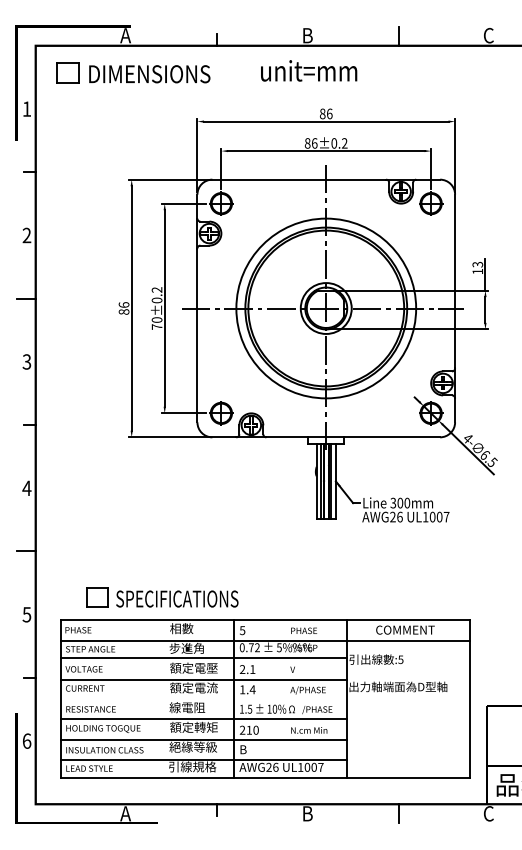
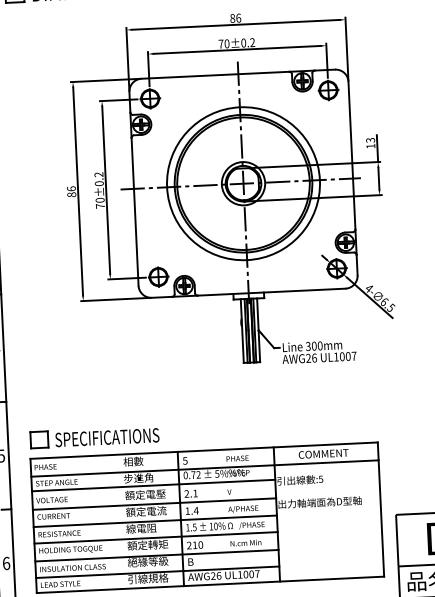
text: (310, 143) -> (223, 44), 86±0.2 -> 70±0.2
part: (162, 597) -> (94, 436), moved
line: (203, 699) -> (154, 521), added

